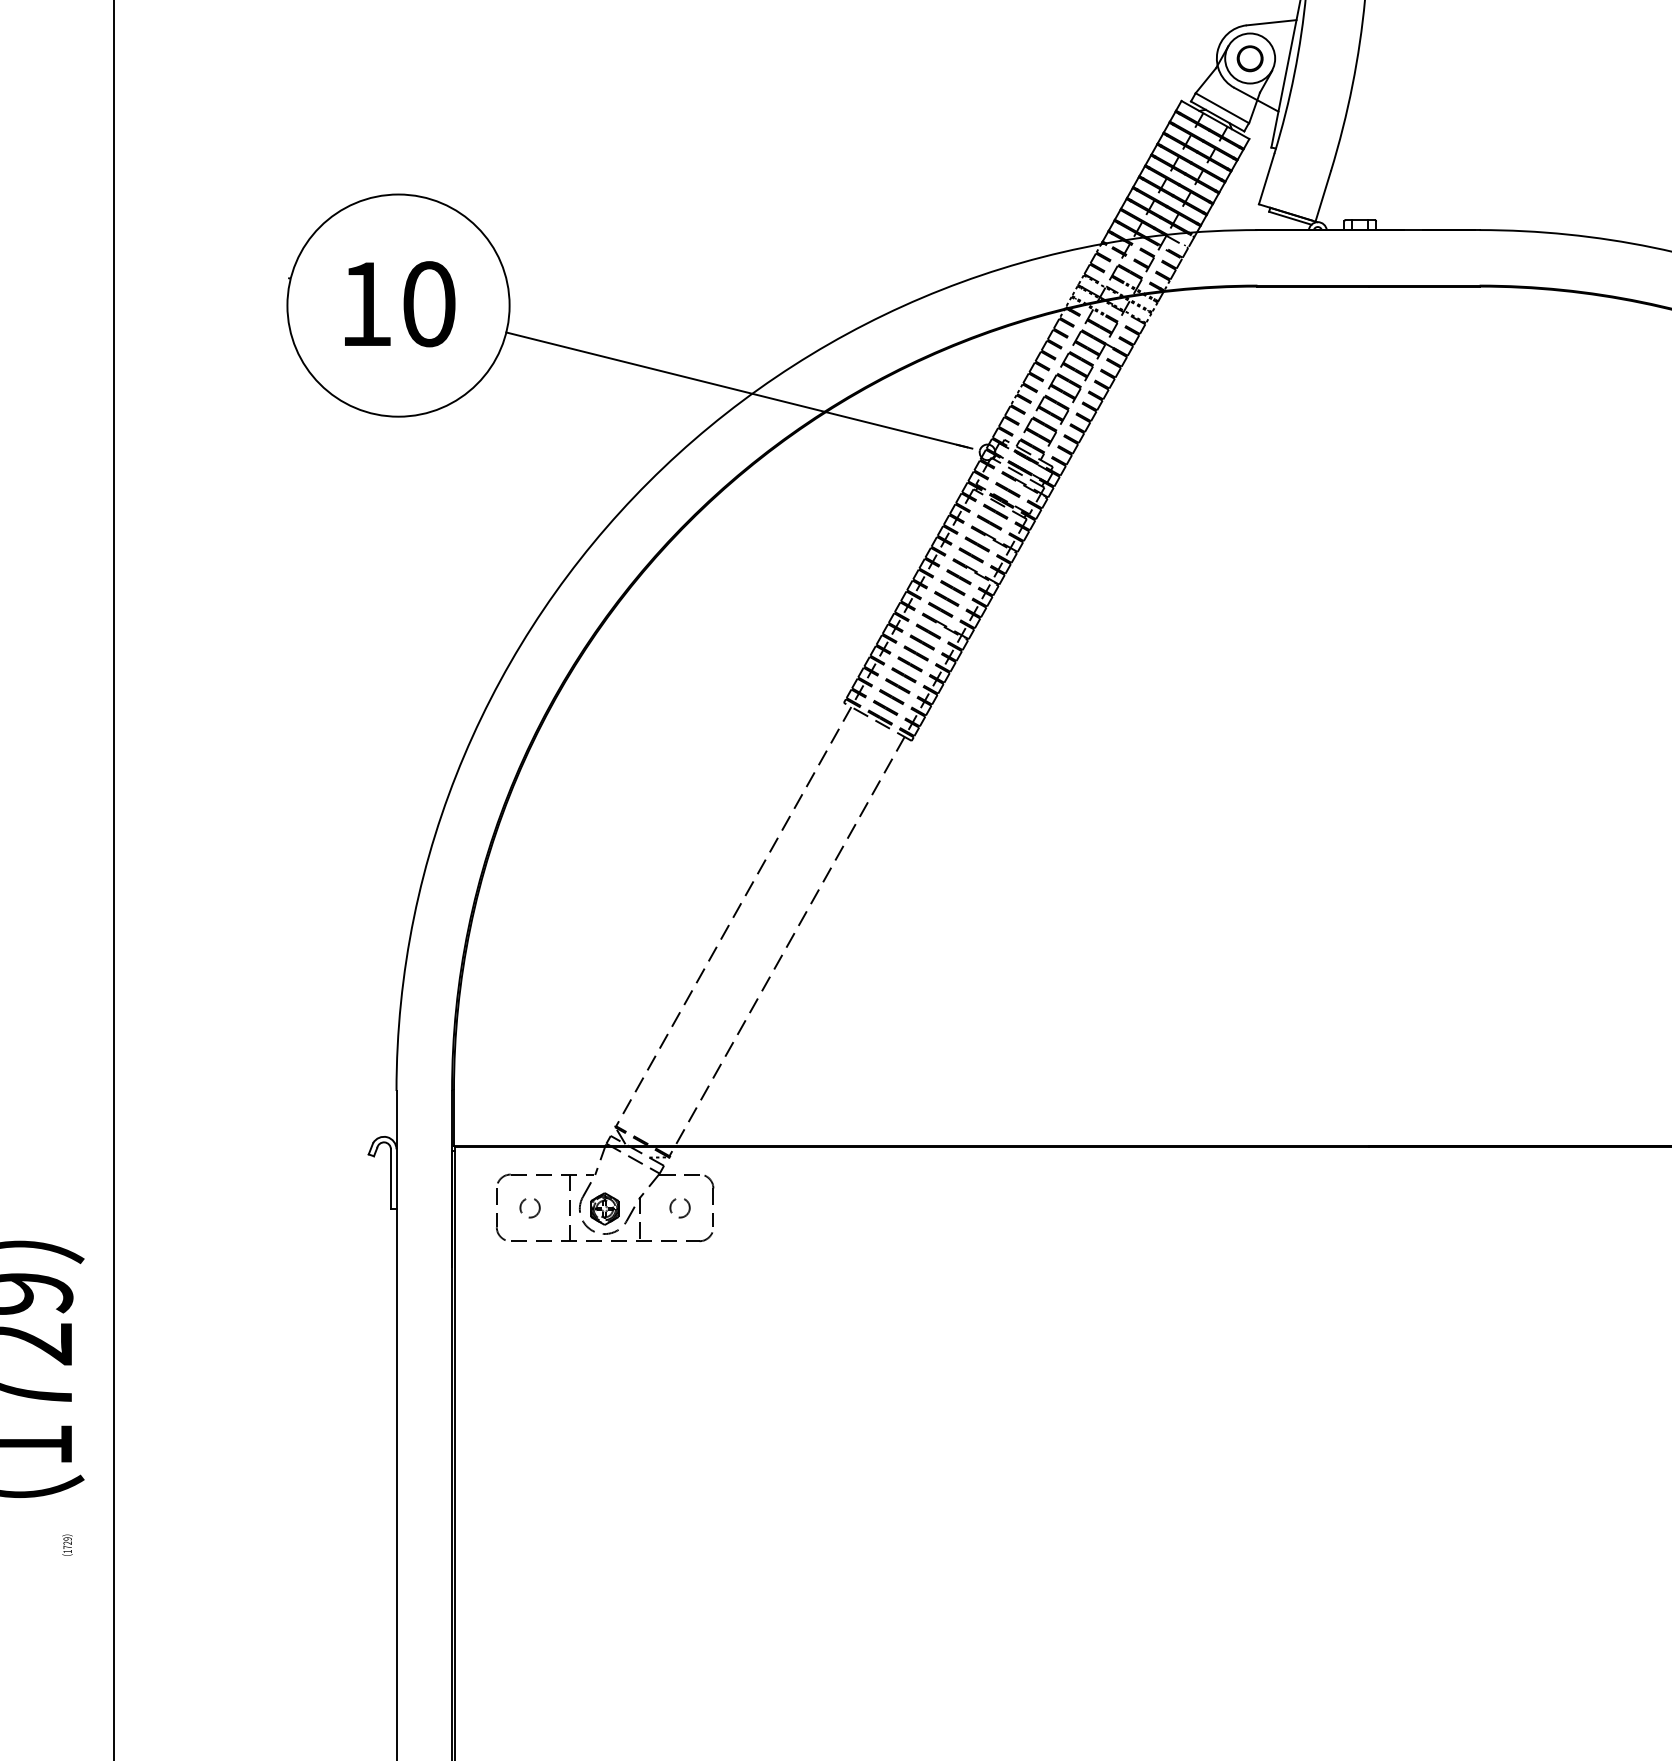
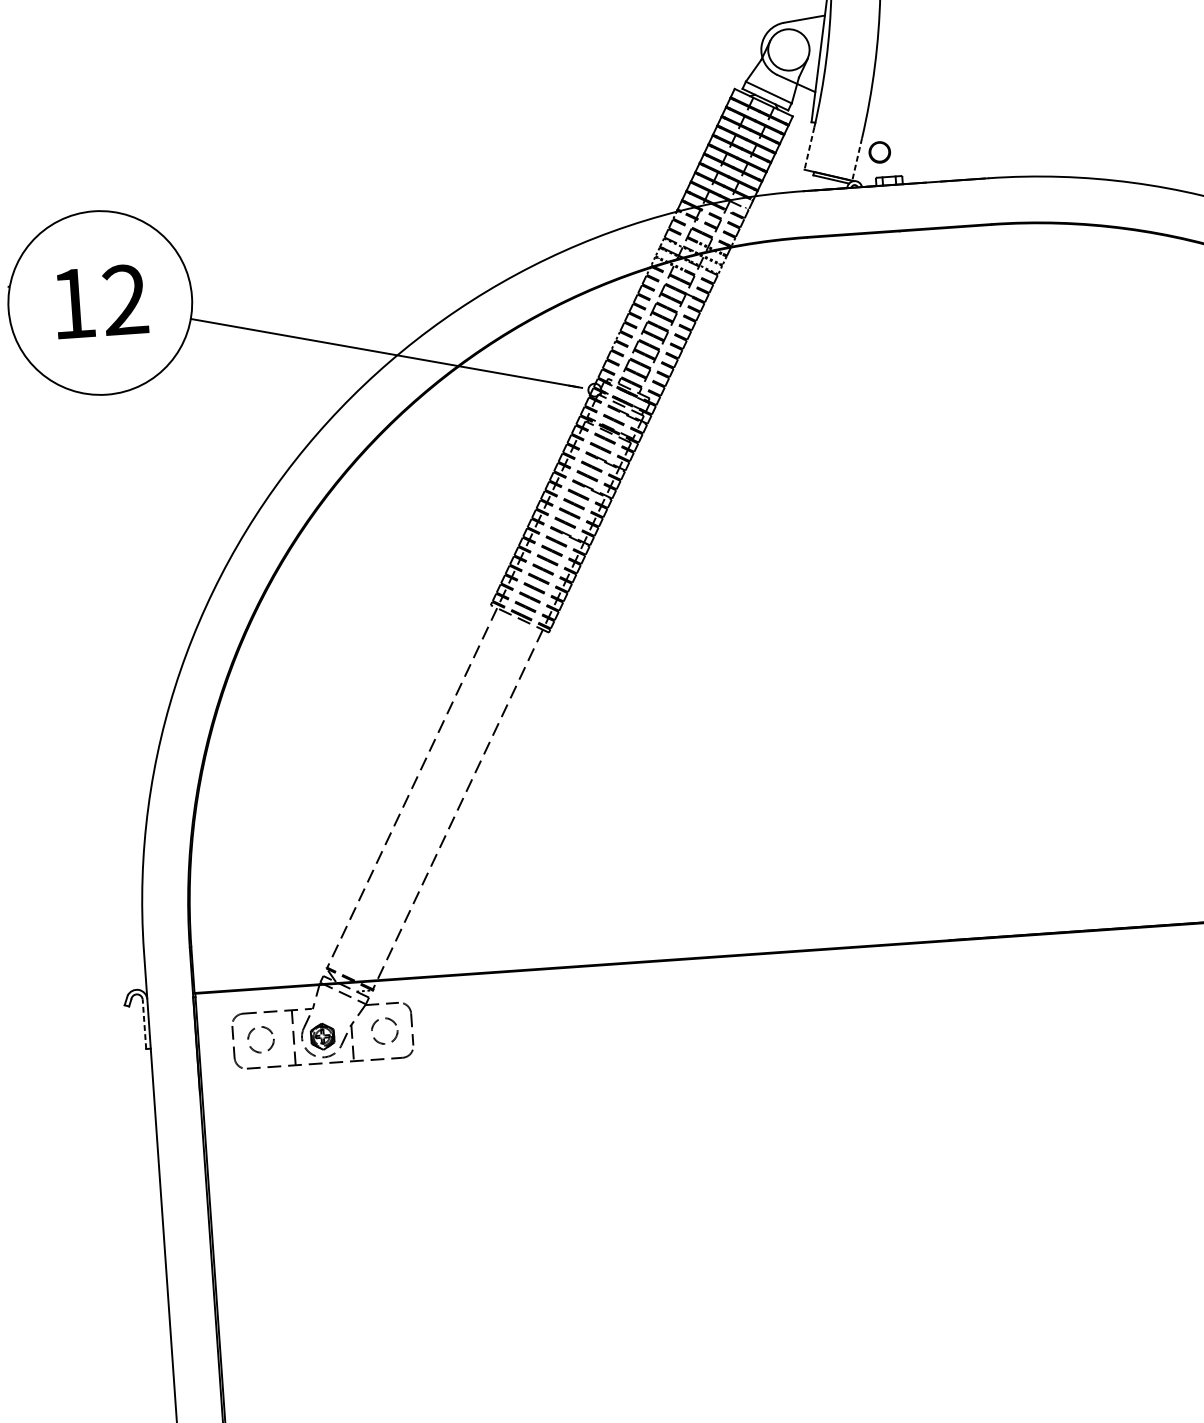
part: (1249, 58) -> (879, 152), moved
line: (1266, 179) -> (809, 148), solid -> dashed
line: (1323, 196) -> (857, 159), solid -> dashed
text: (428, 304) -> (124, 300), 10 -> 12
line: (390, 1179) -> (144, 1024), solid -> dashed
circle: (529, 1208) -> (260, 1040), size x1.6
circle: (679, 1208) -> (384, 1031), size x1.6

